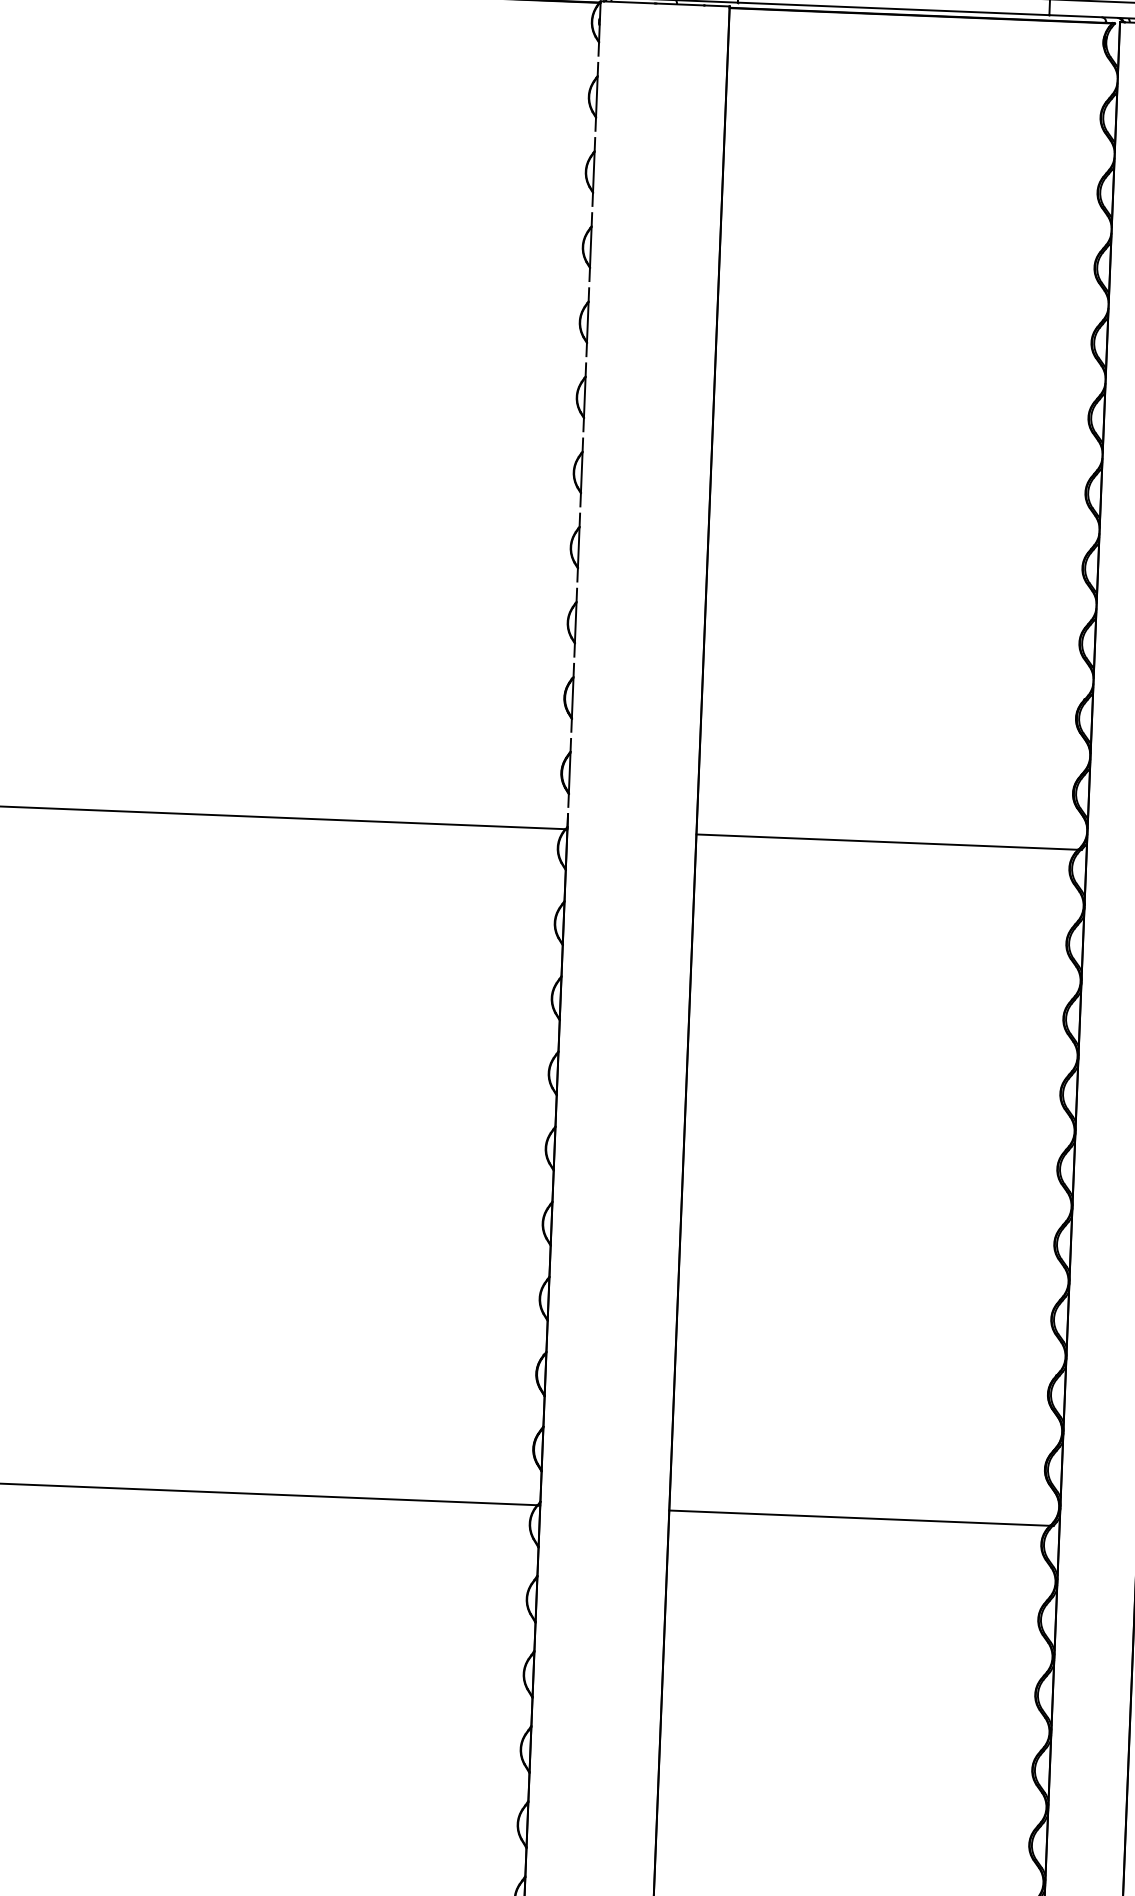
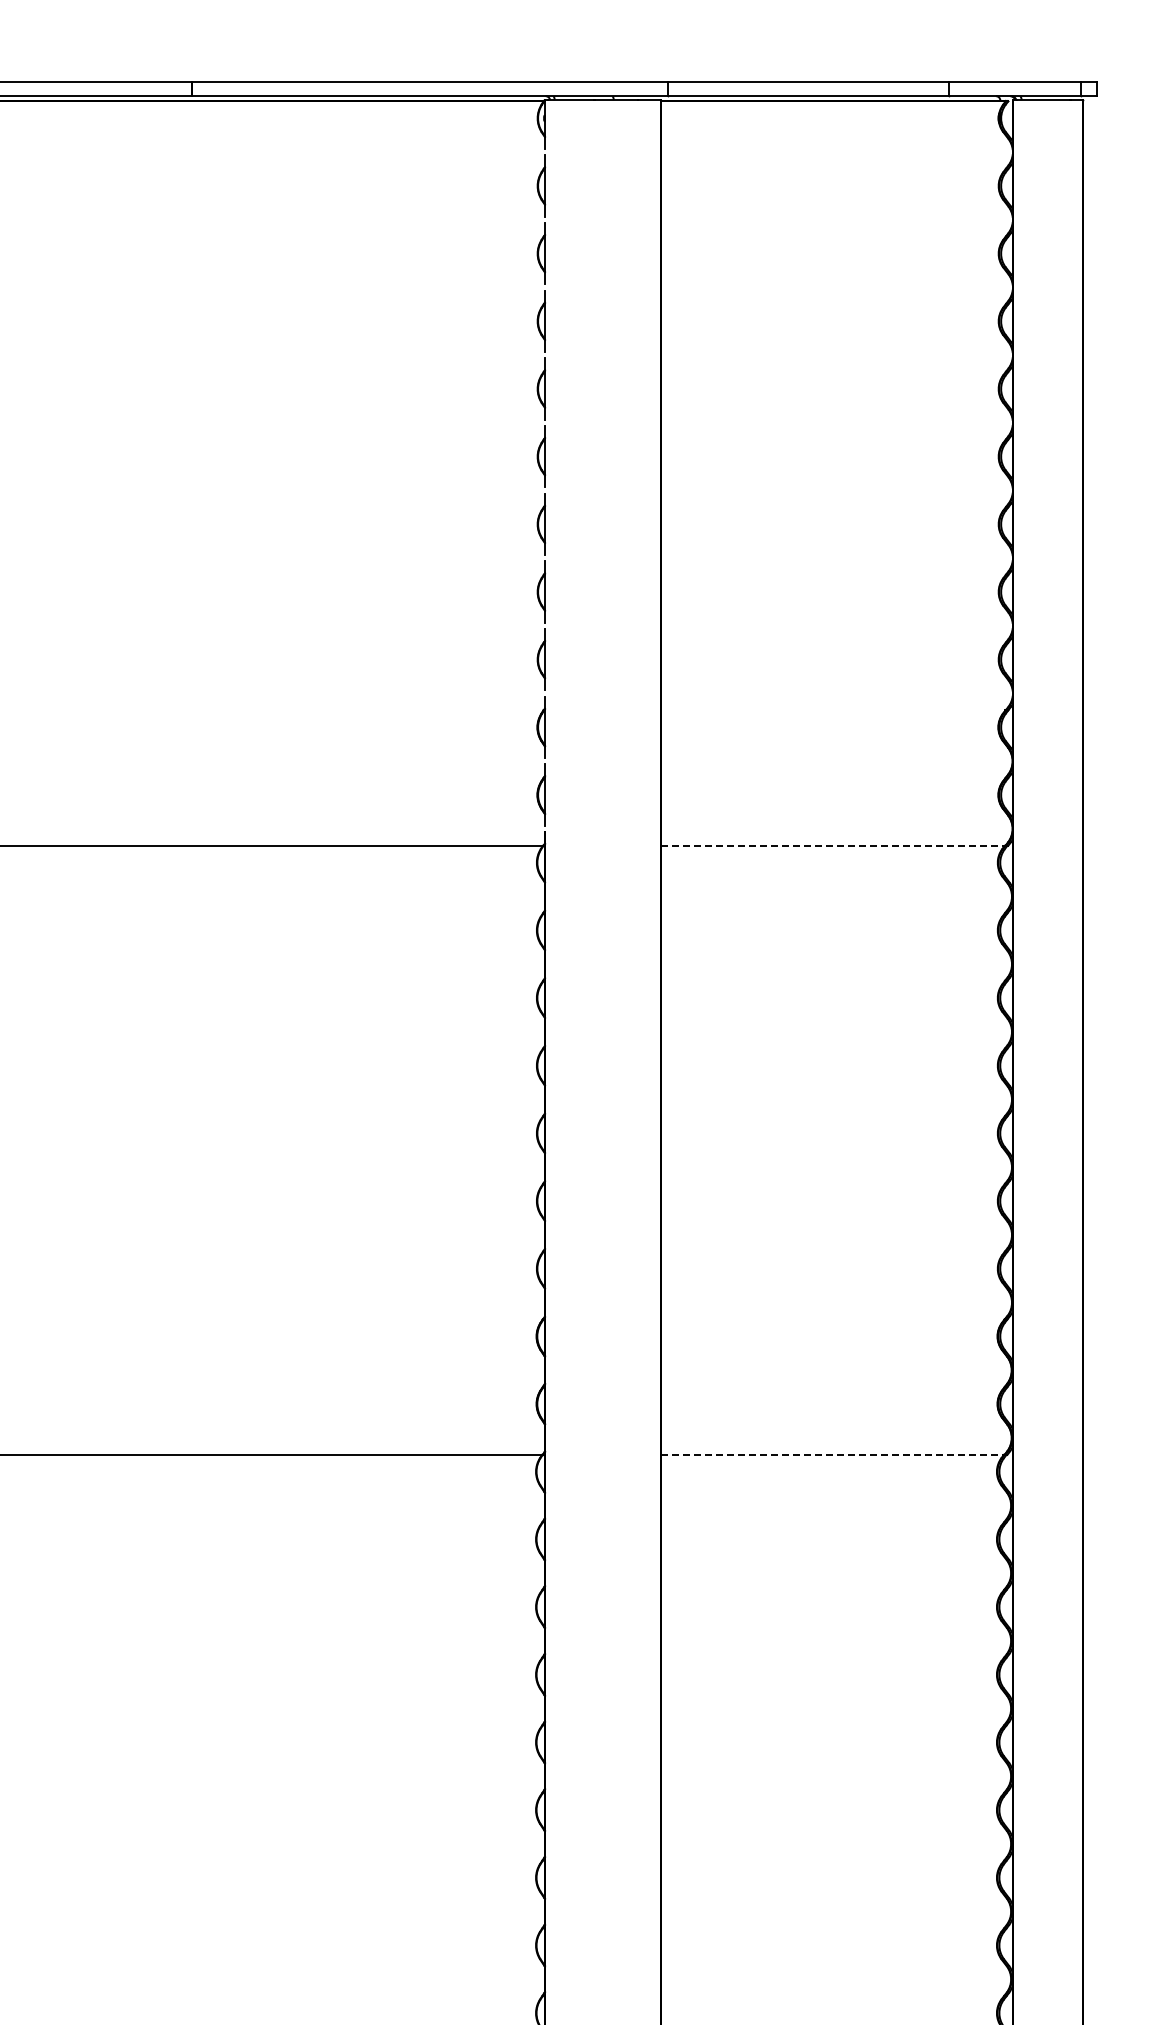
line: (887, 841) -> (833, 845), solid -> dashed
line: (859, 1517) -> (832, 1454), solid -> dashed

